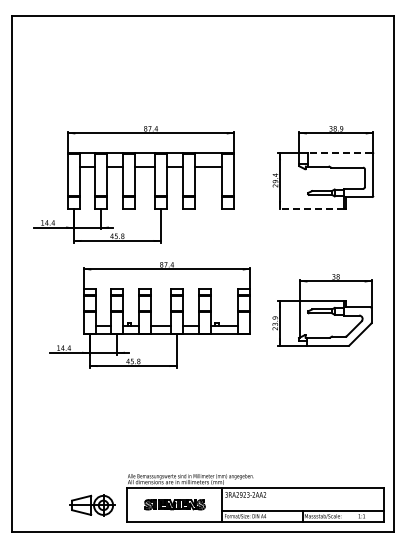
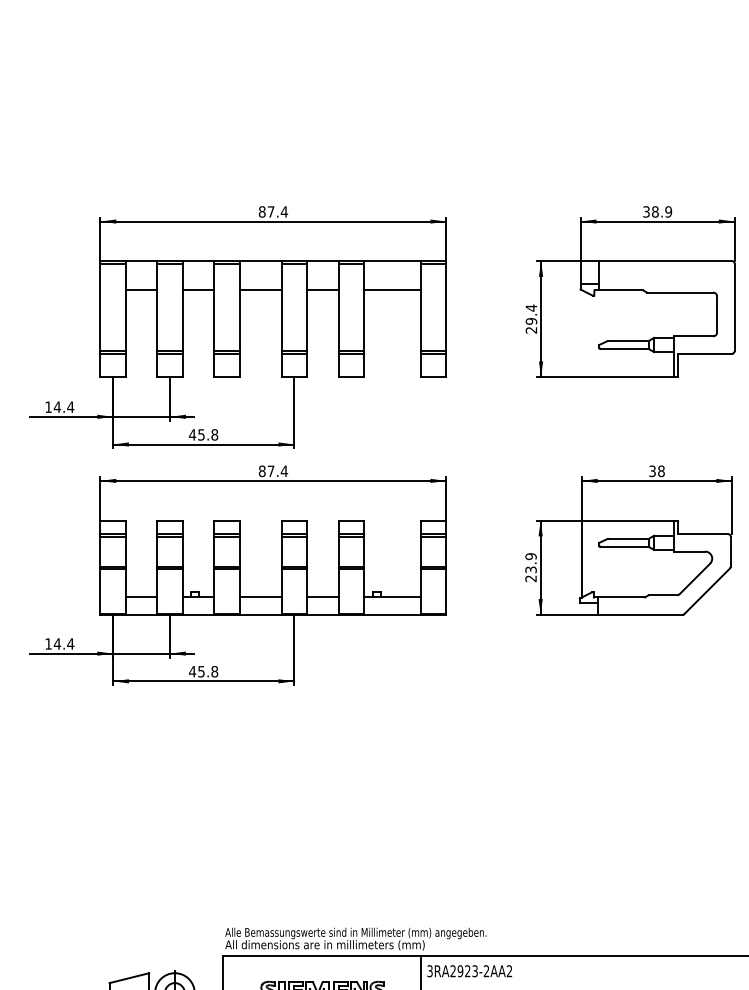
line: (339, 152) -> (664, 261), dashed -> solid
line: (310, 208) -> (604, 377), dashed -> solid
part: (322, 310) -> (628, 541), moved
part: (149, 315) -> (237, 576), moved

